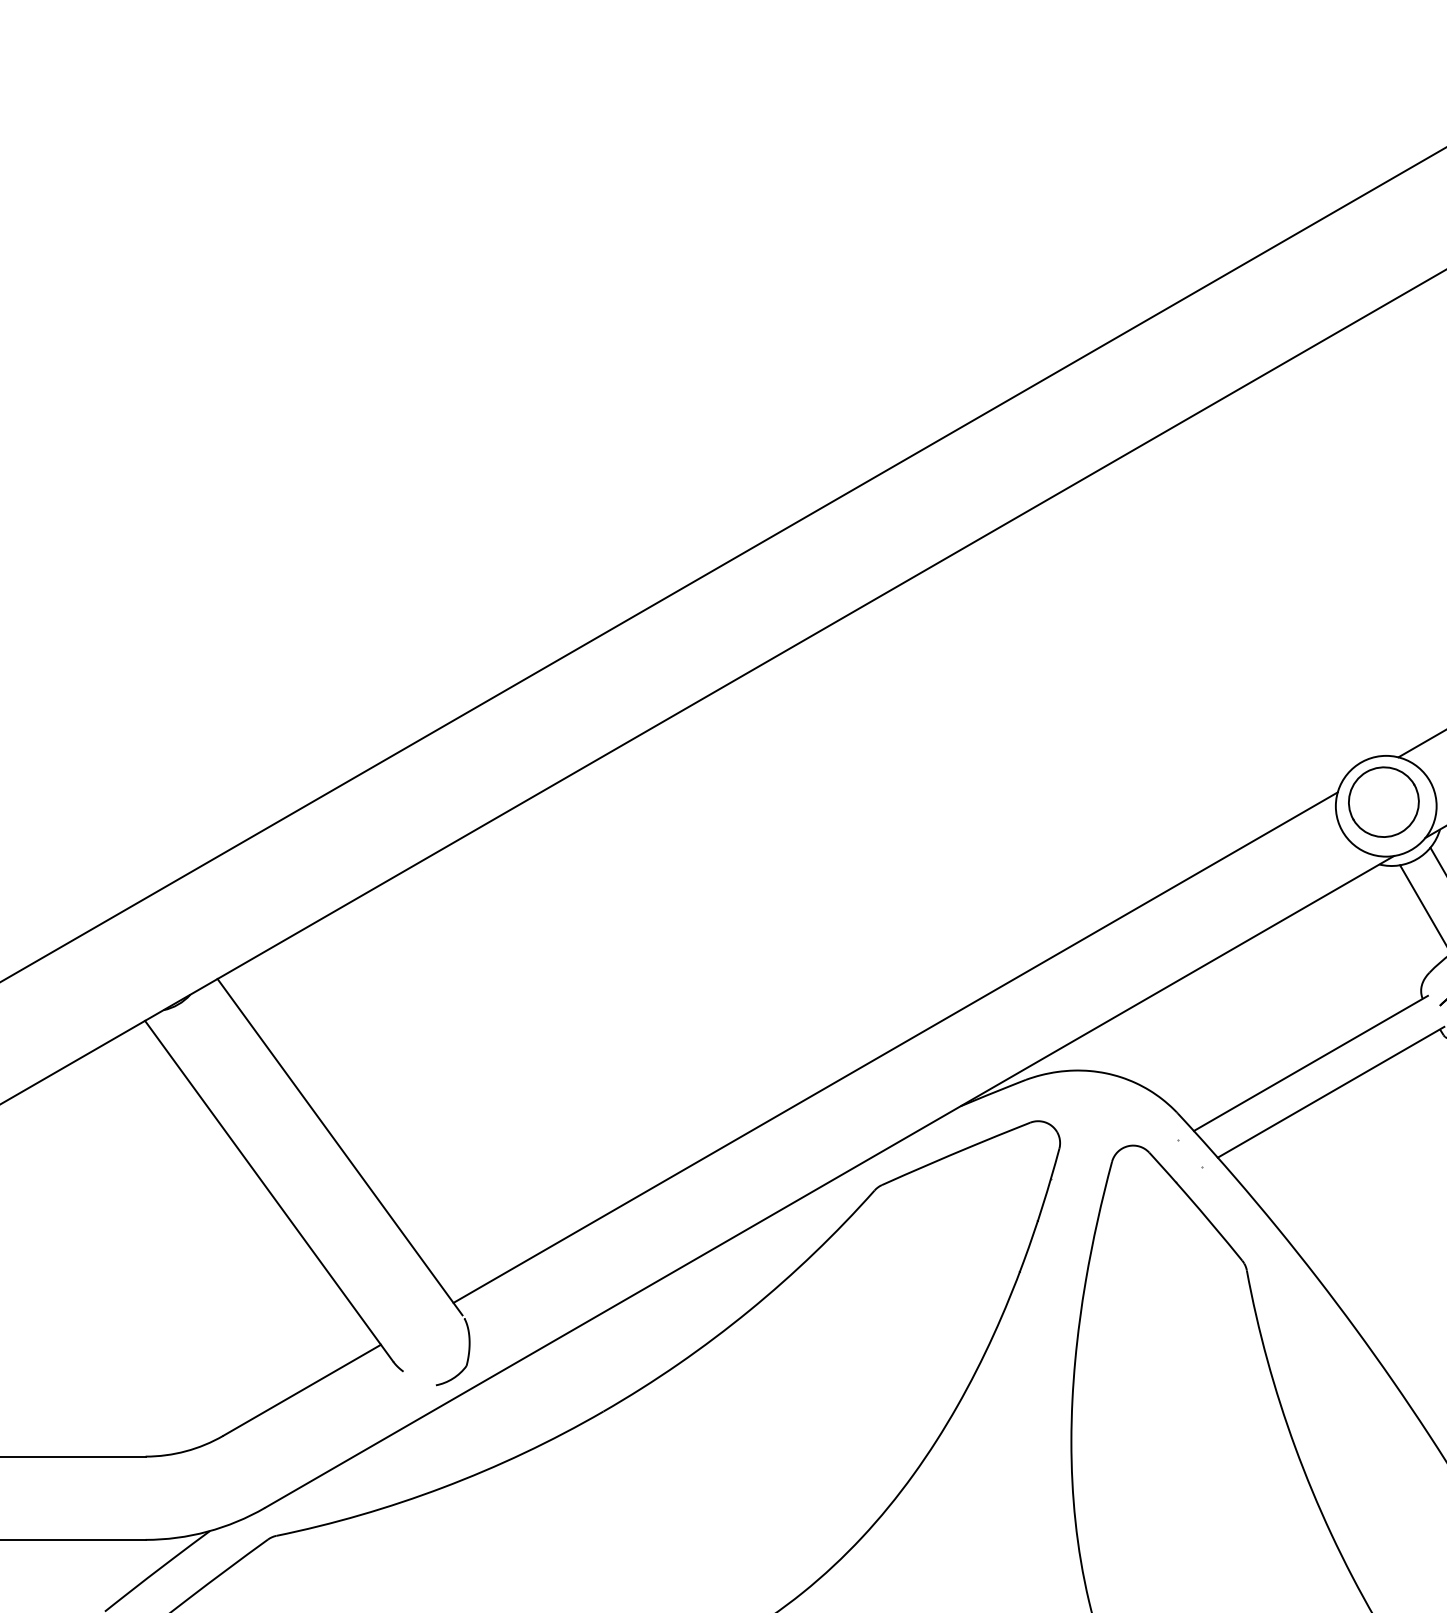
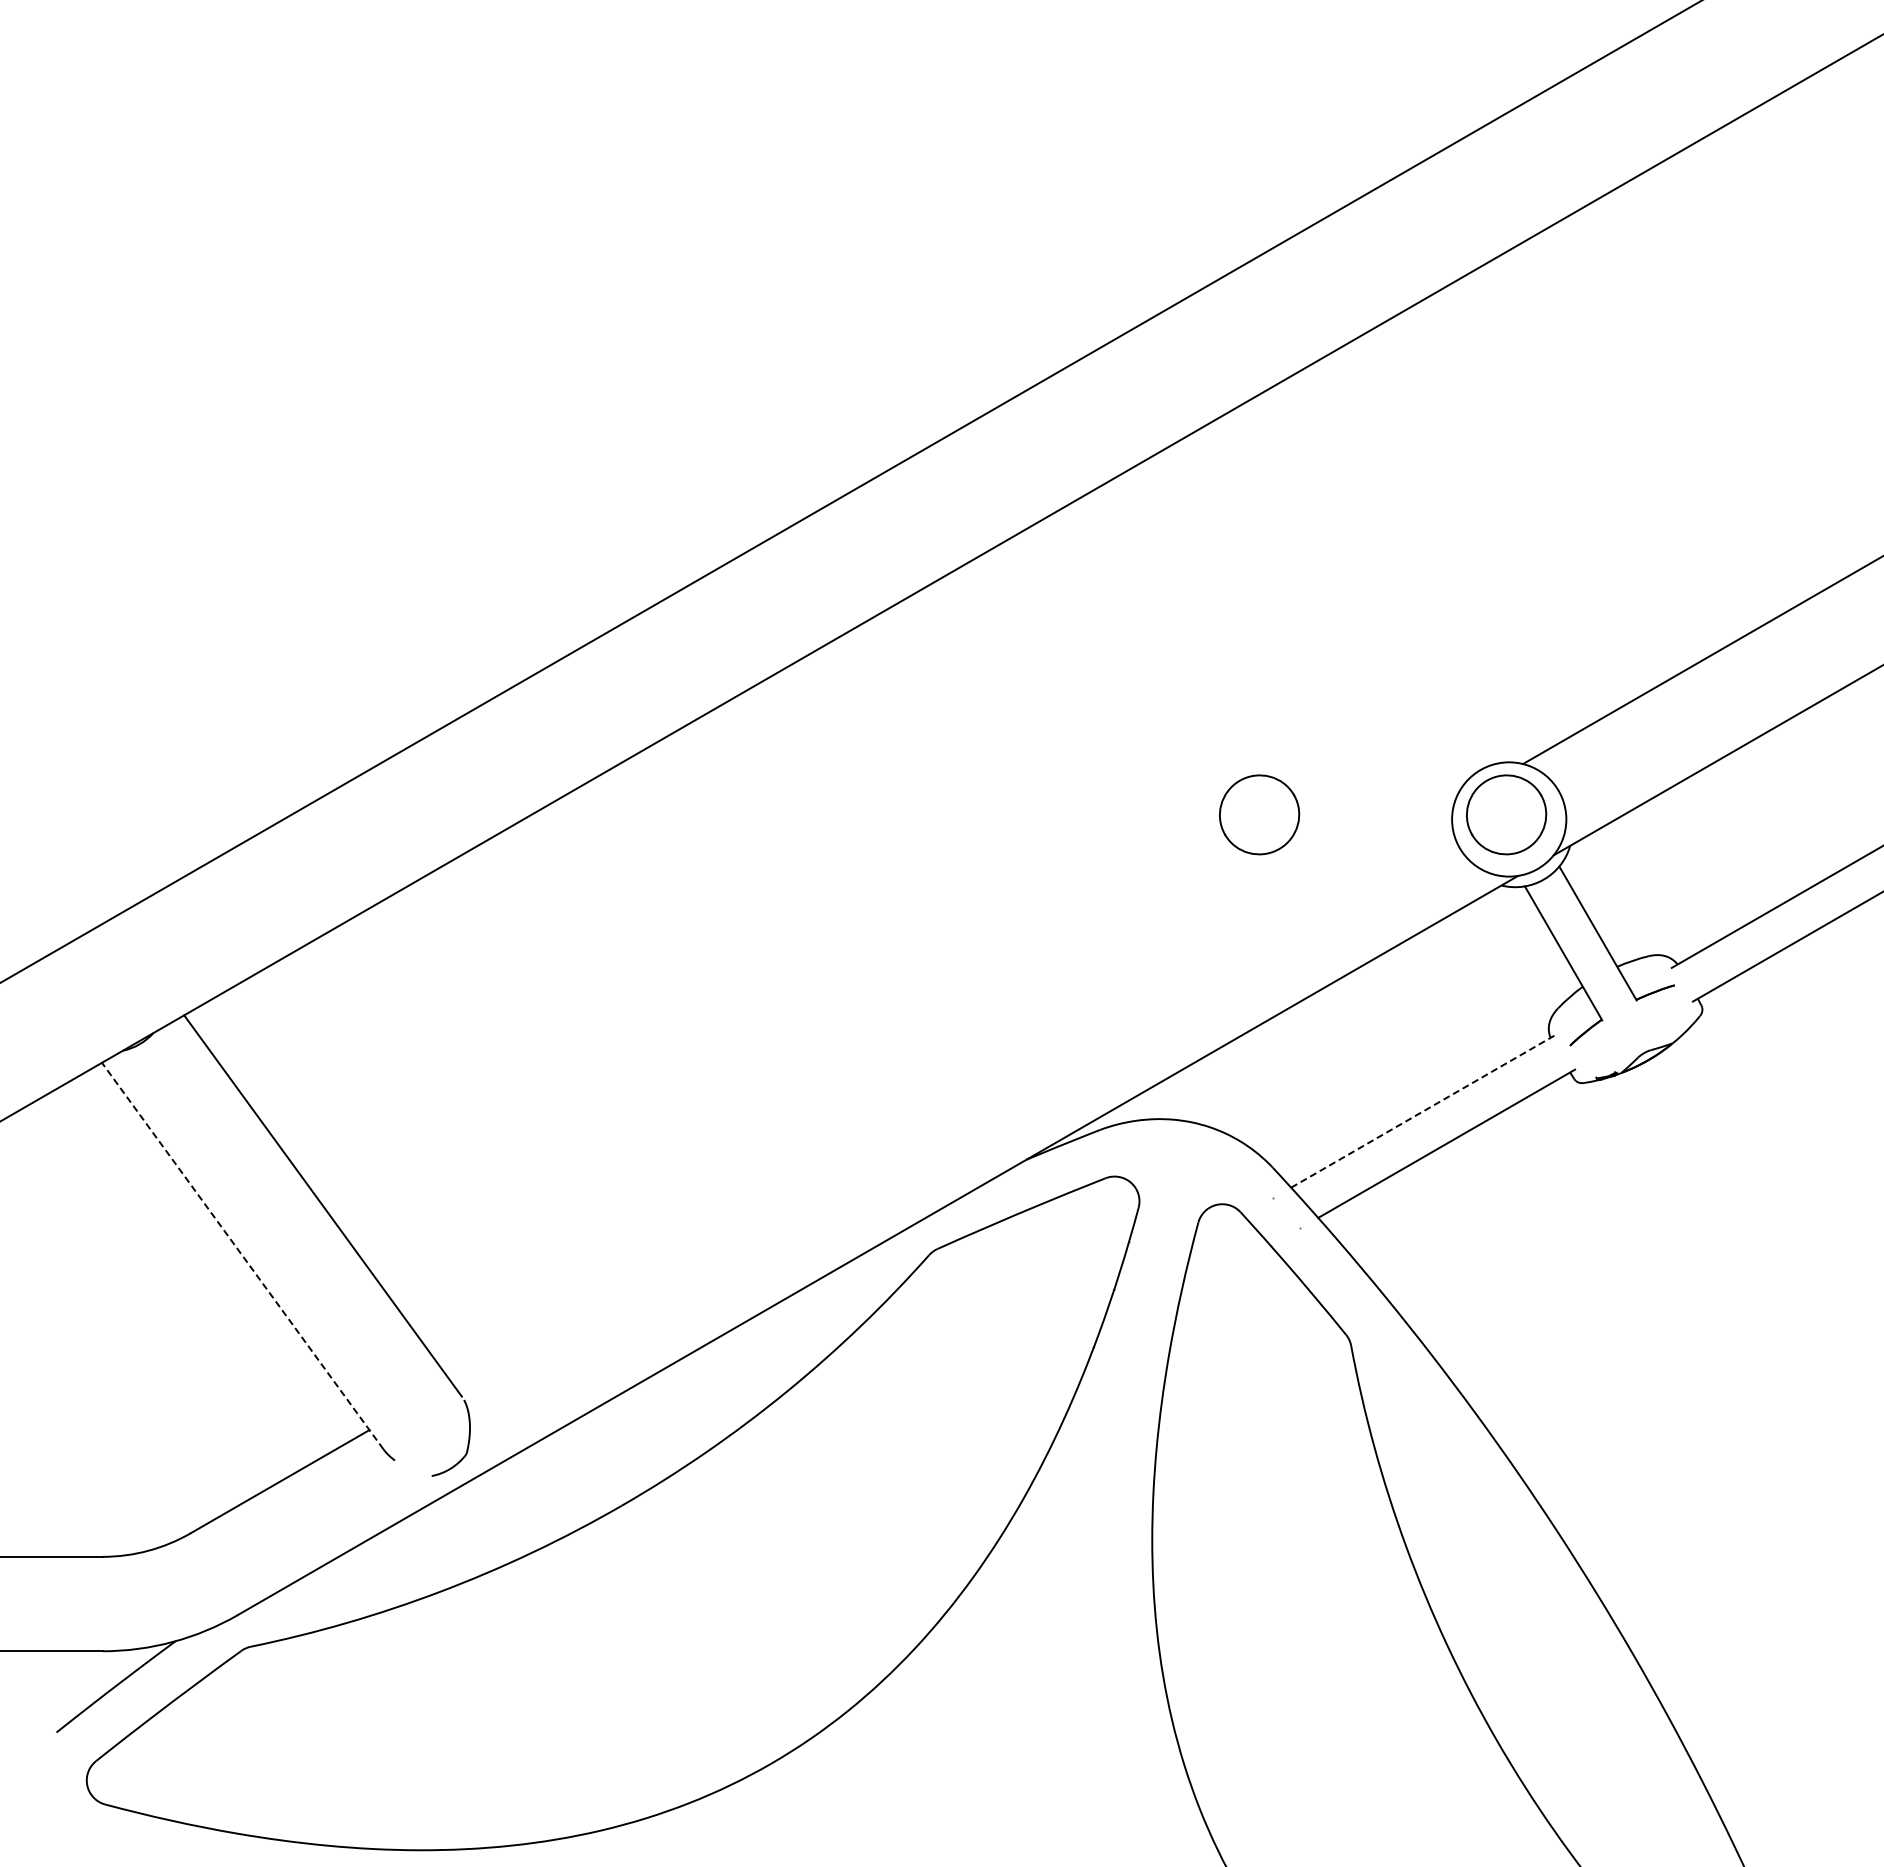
part: (1165, 801) -> (1259, 814), added
line: (895, 1047) -> (952, 1092), removed
line: (1311, 1062) -> (1424, 1110), solid -> dashed
line: (268, 1190) -> (242, 1255), solid -> dashed

